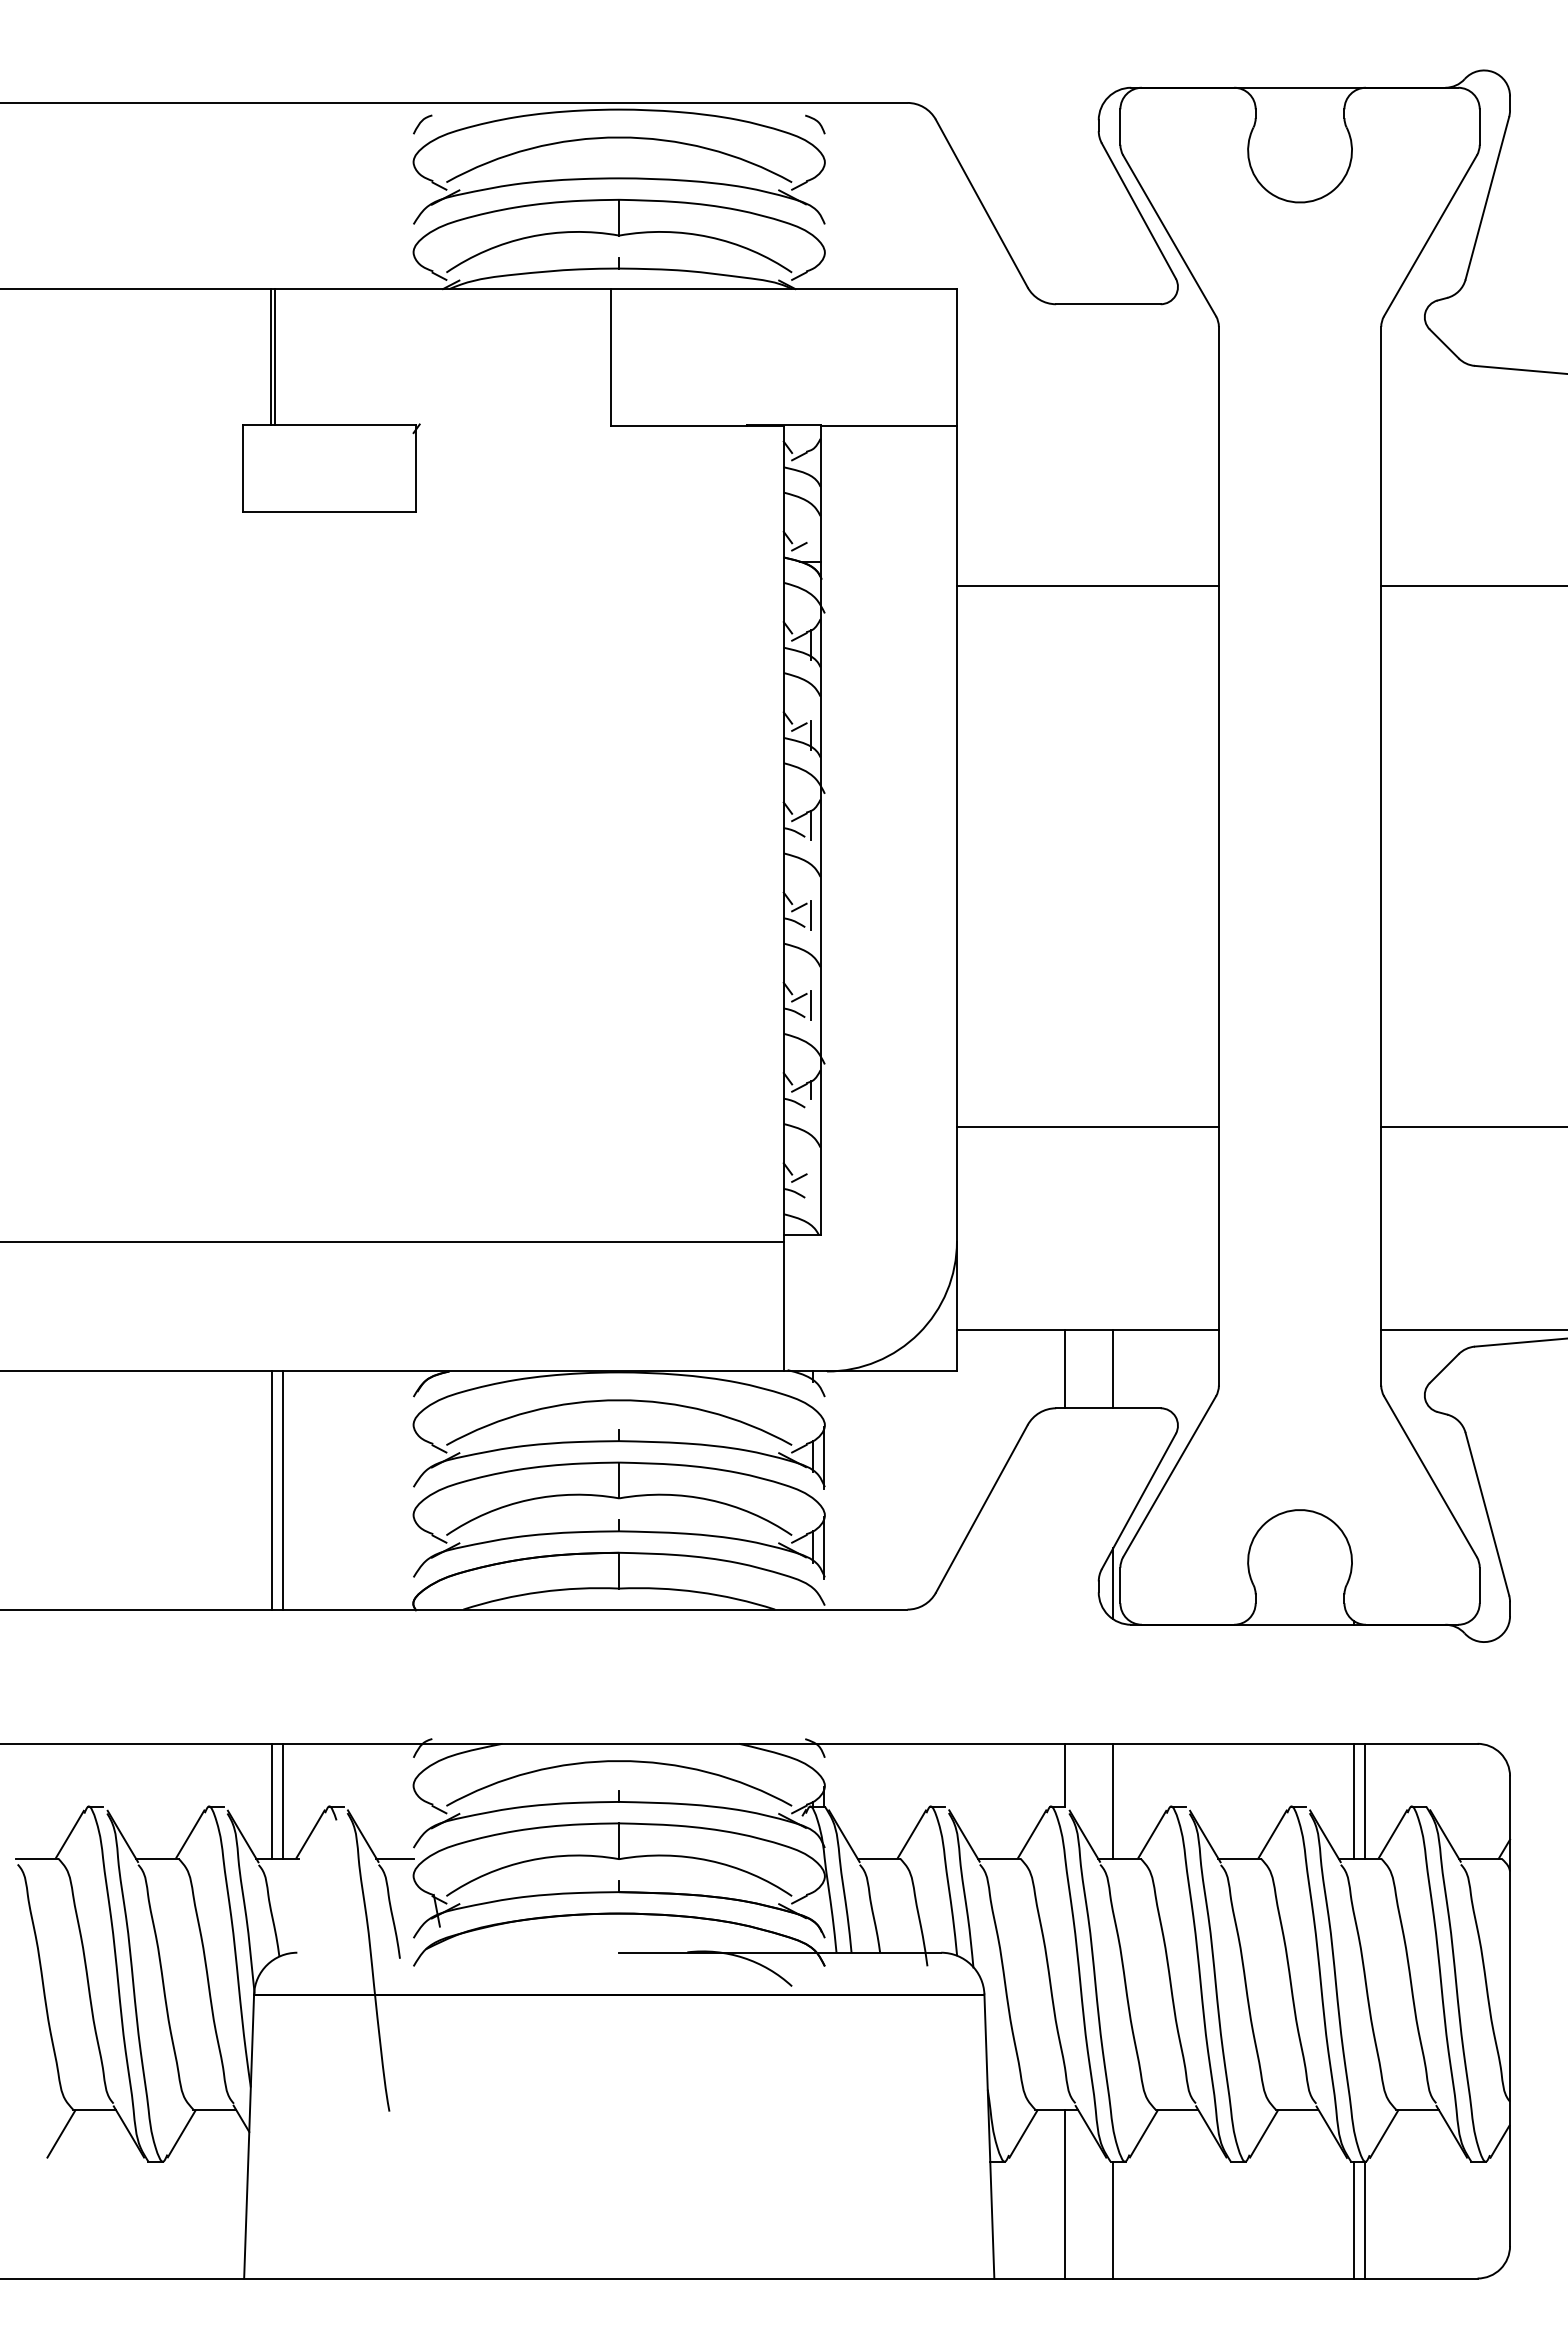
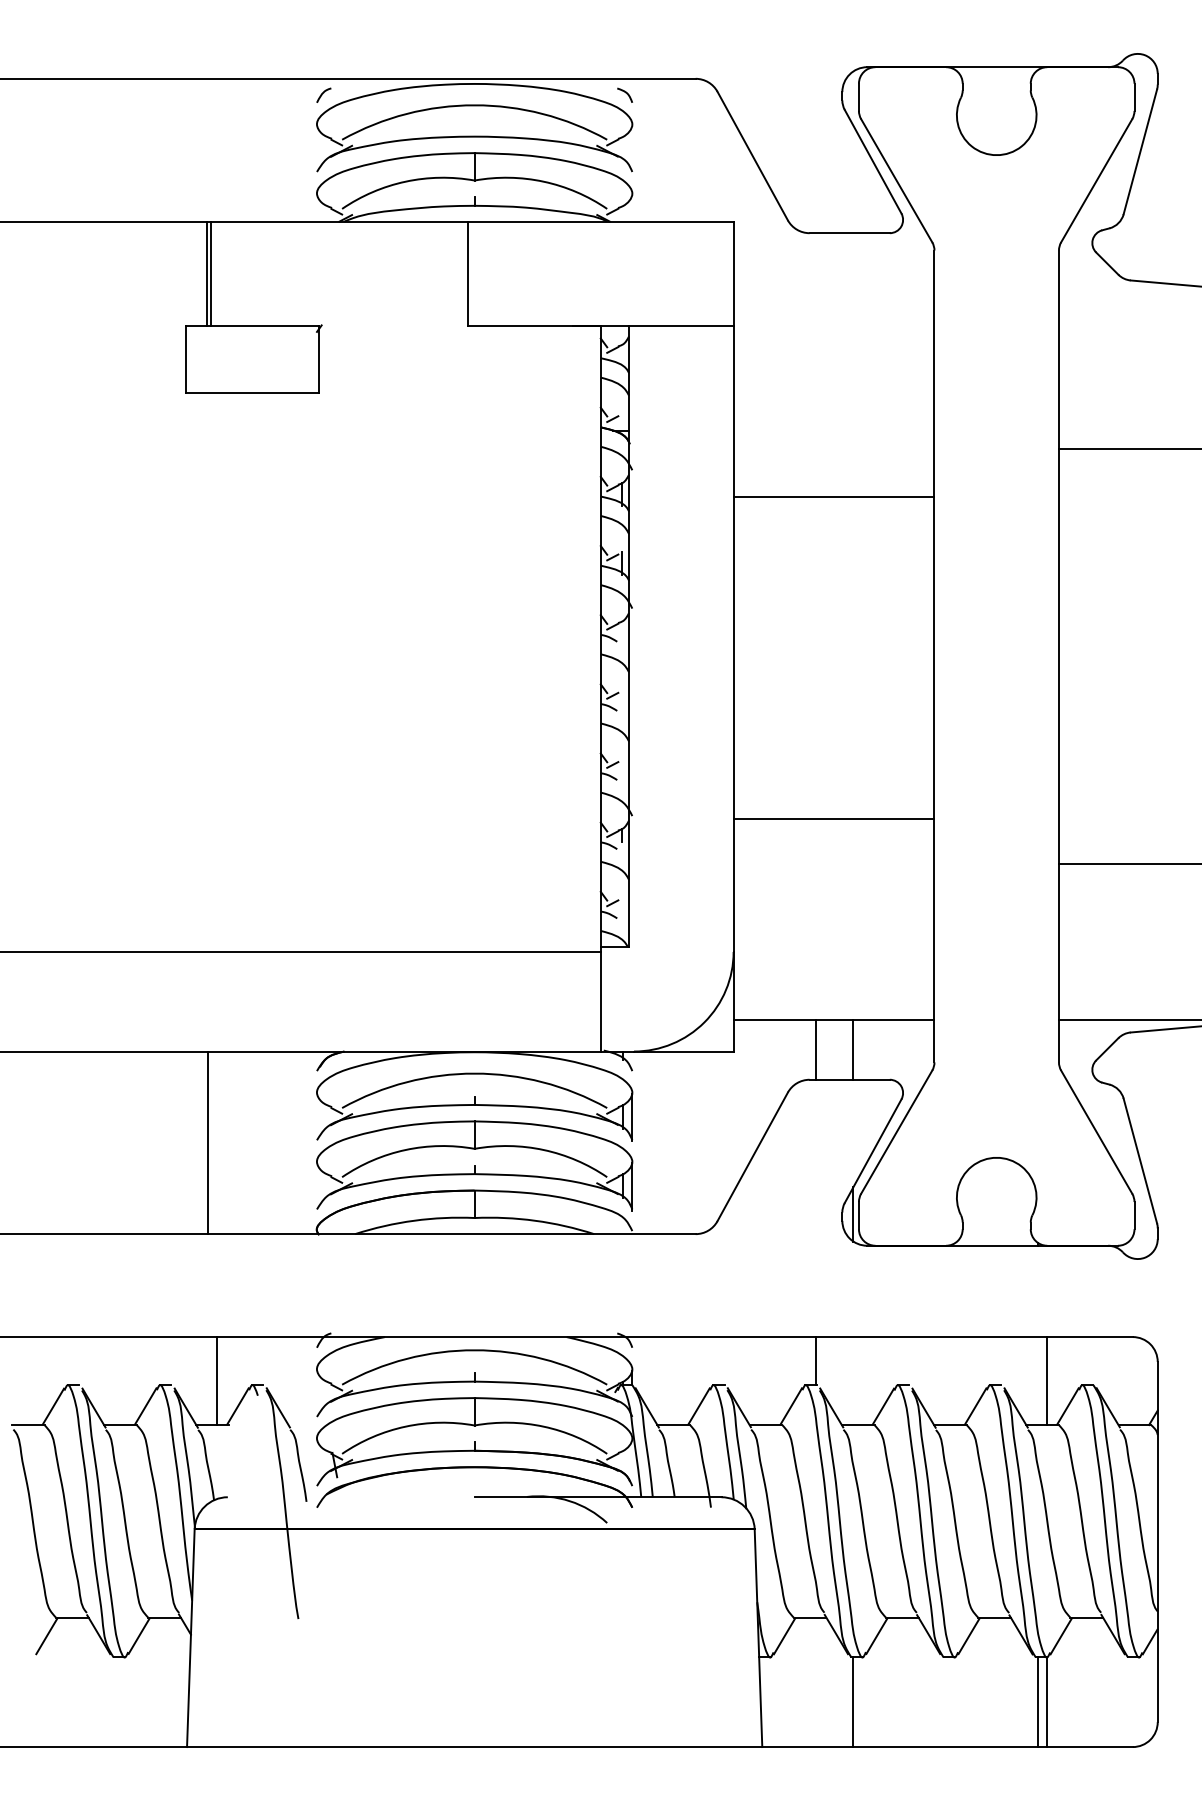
line: (1087, 585) -> (833, 497), moved
line: (810, 824) -> (621, 632), removed
line: (810, 915) -> (621, 701), removed
line: (810, 1005) -> (621, 770), removed
line: (1087, 1126) -> (833, 818), moved
line: (282, 1490) -> (216, 1142), removed
line: (271, 1800) -> (208, 1380), removed
line: (1113, 1800) -> (853, 1380), removed
line: (1354, 1800) -> (1038, 1380), removed
line: (394, 1858) -> (302, 1424), removed
line: (1064, 2193) -> (816, 1681), removed

